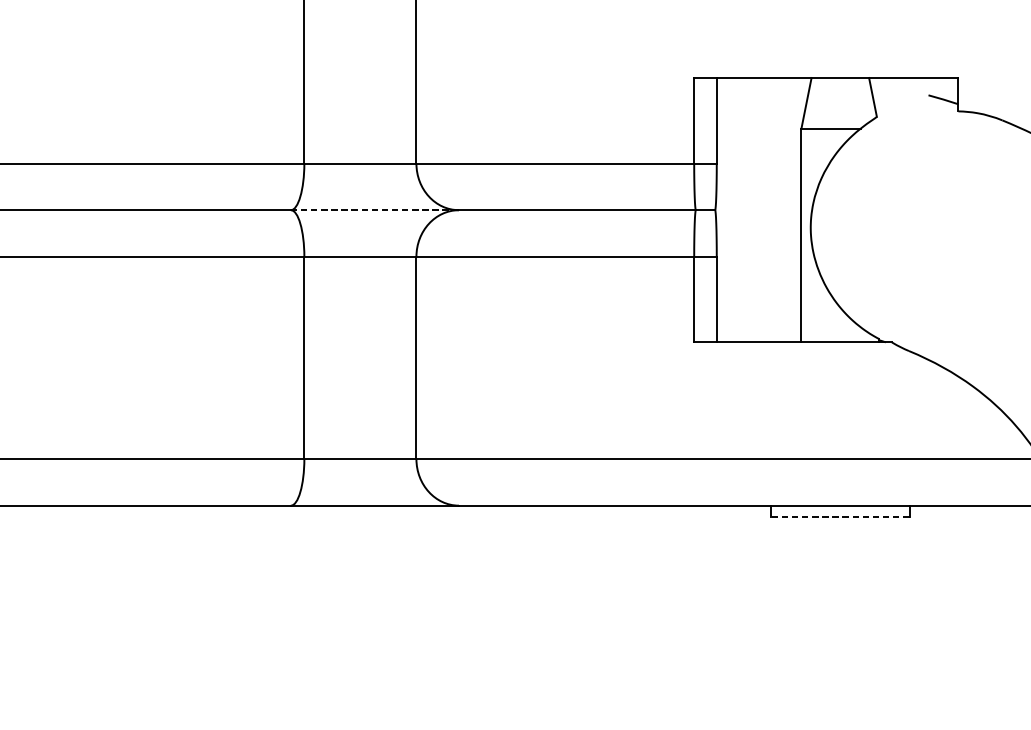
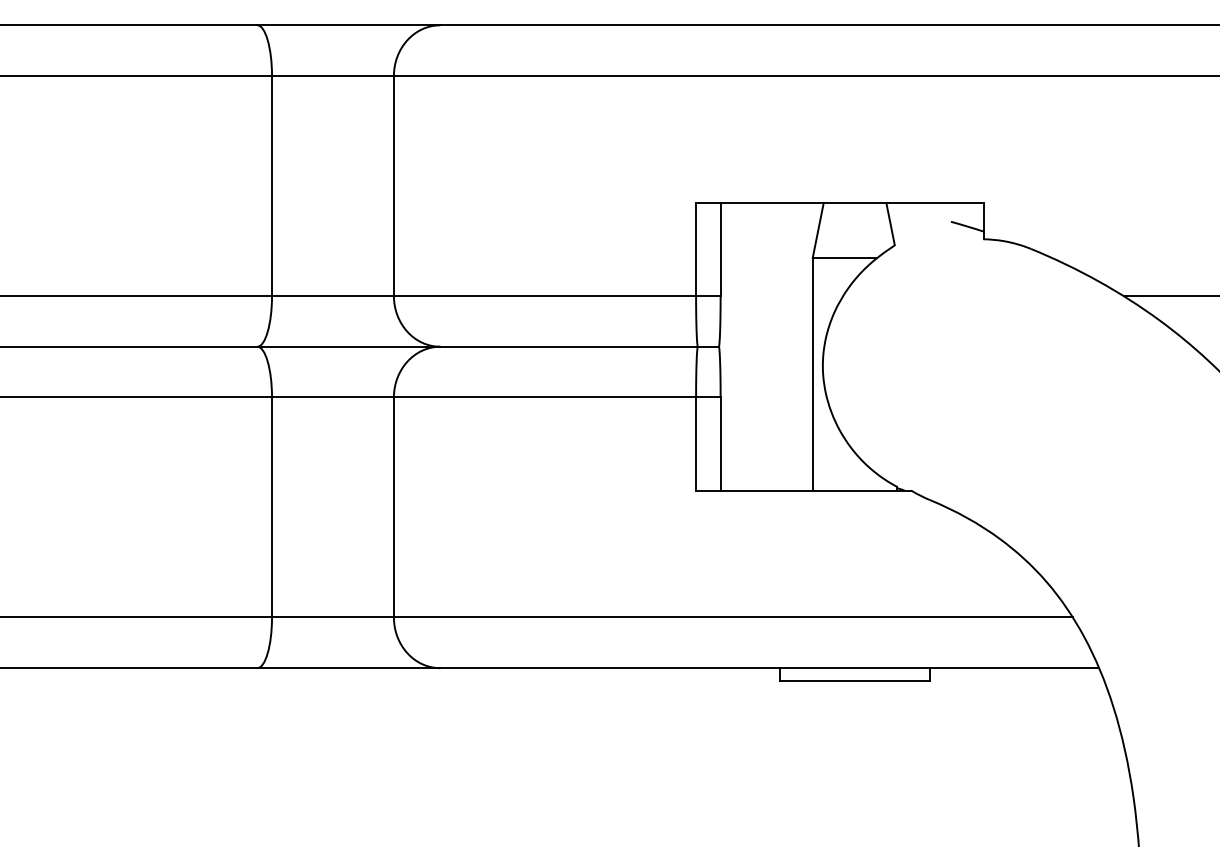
line: (374, 209) -> (348, 346), dashed -> solid
line: (839, 517) -> (854, 680), dashed -> solid

